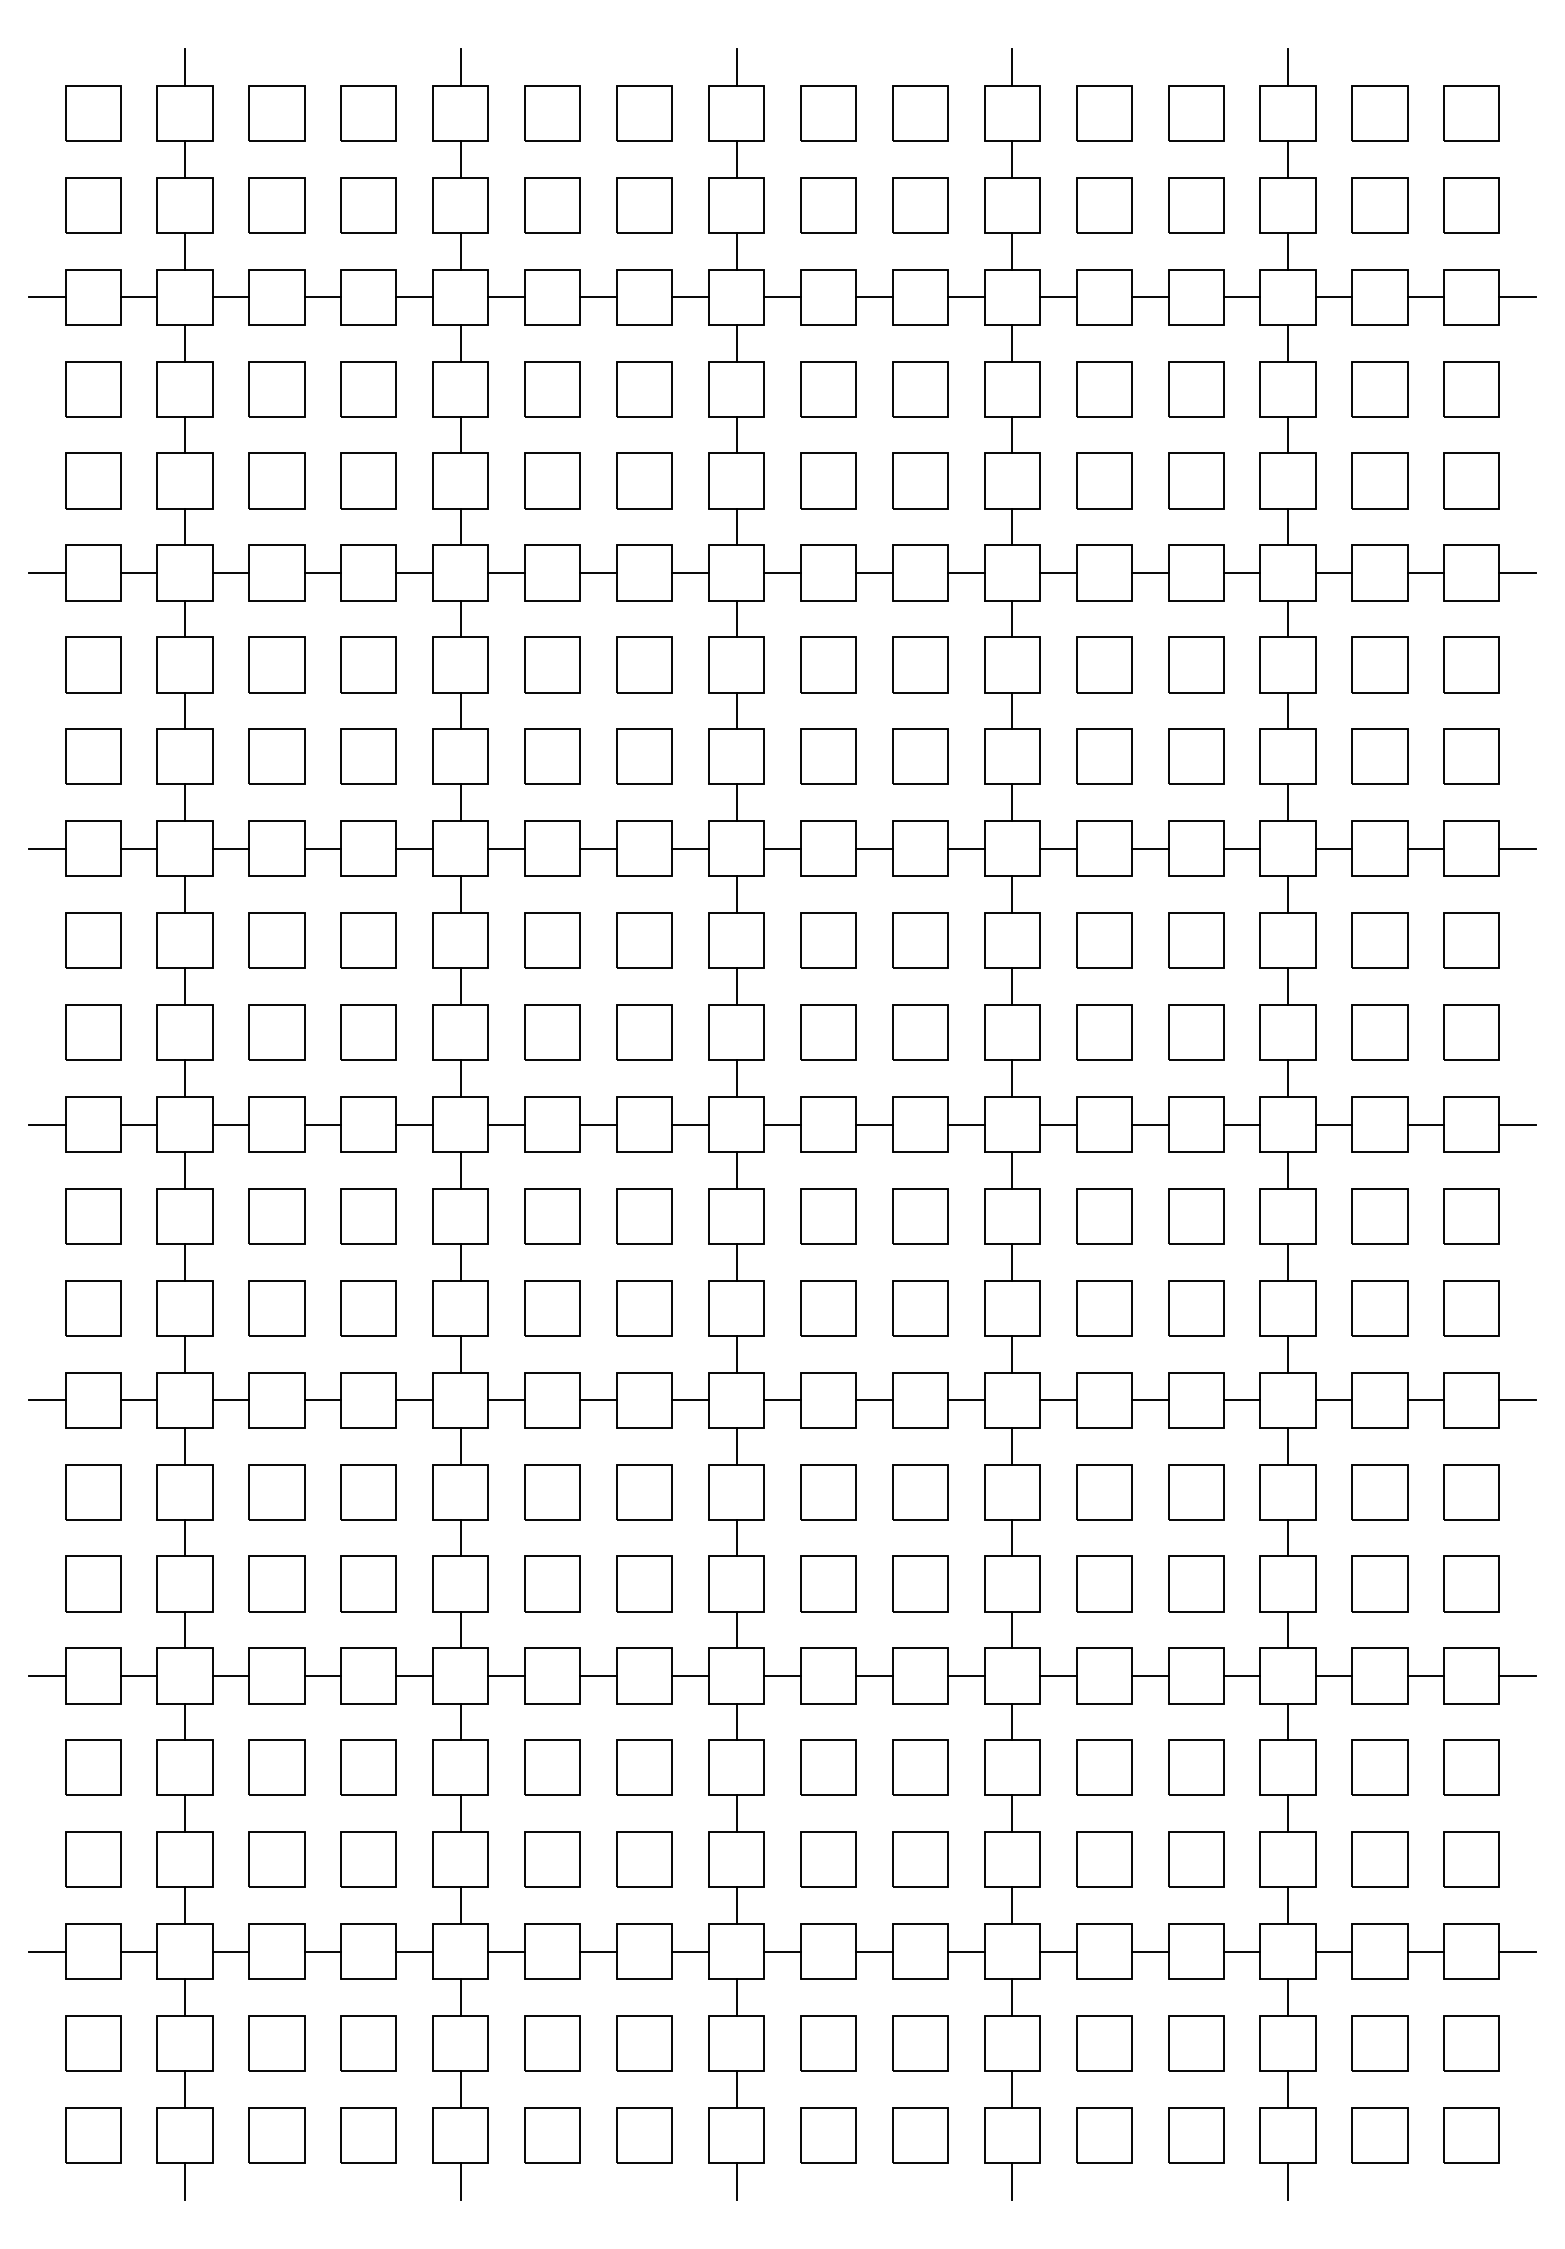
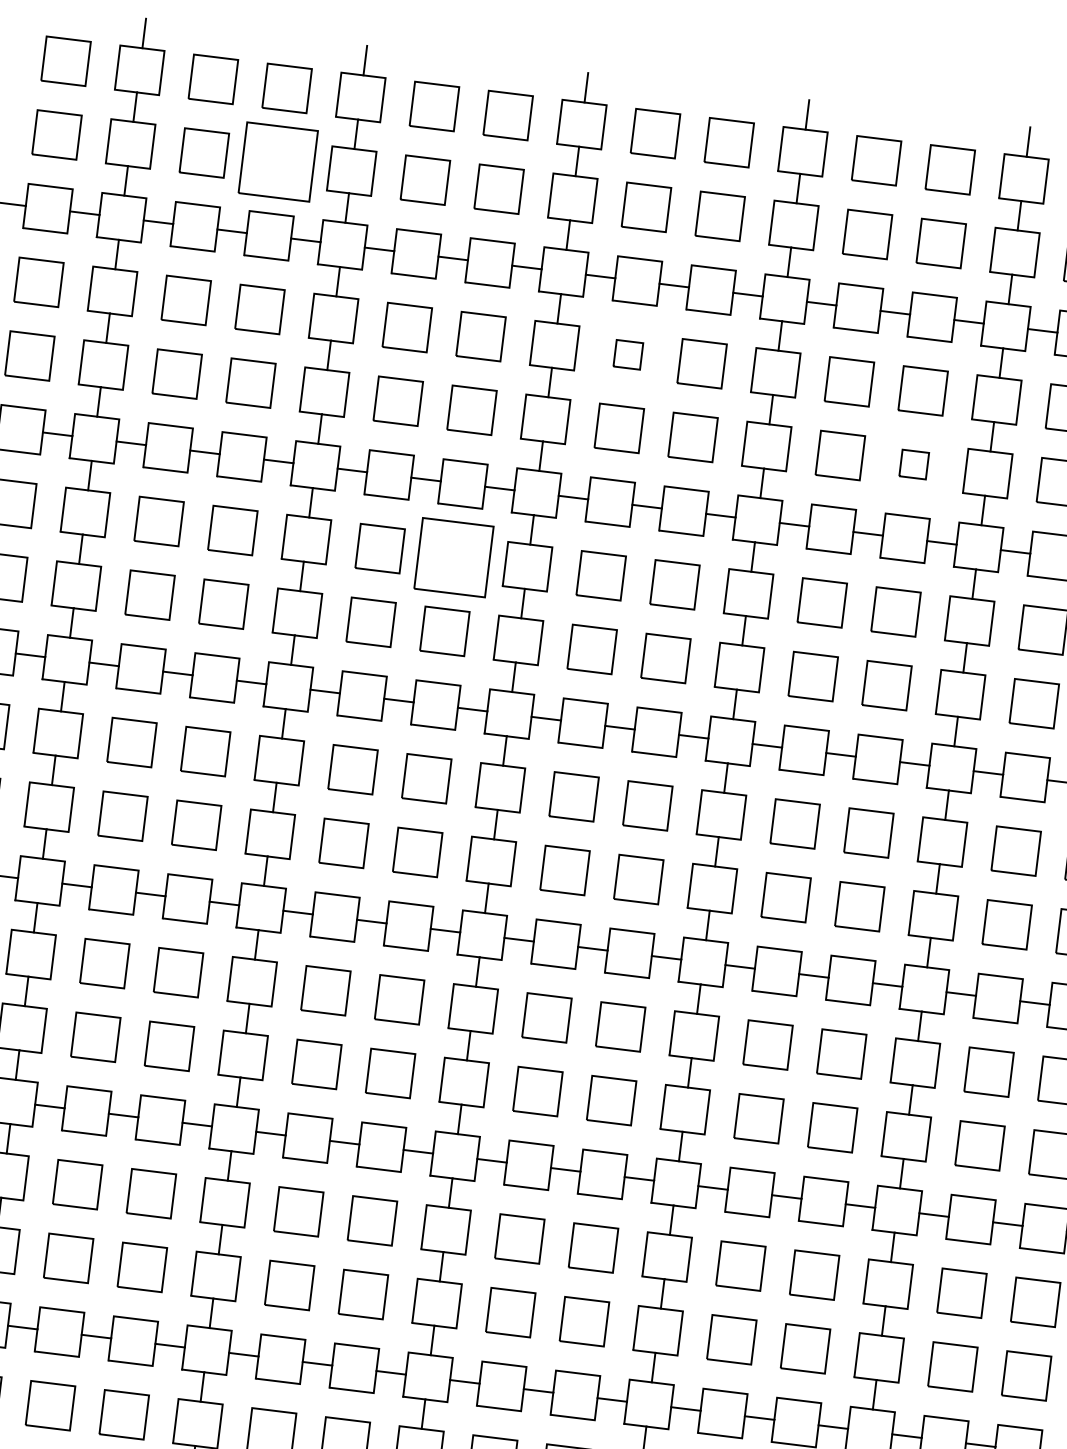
part: (368, 205) -> (277, 162), size x1.6
part: (828, 389) -> (628, 355), size x0.6
part: (1196, 480) -> (914, 464), size x0.6
part: (644, 664) -> (453, 557), size x1.6

